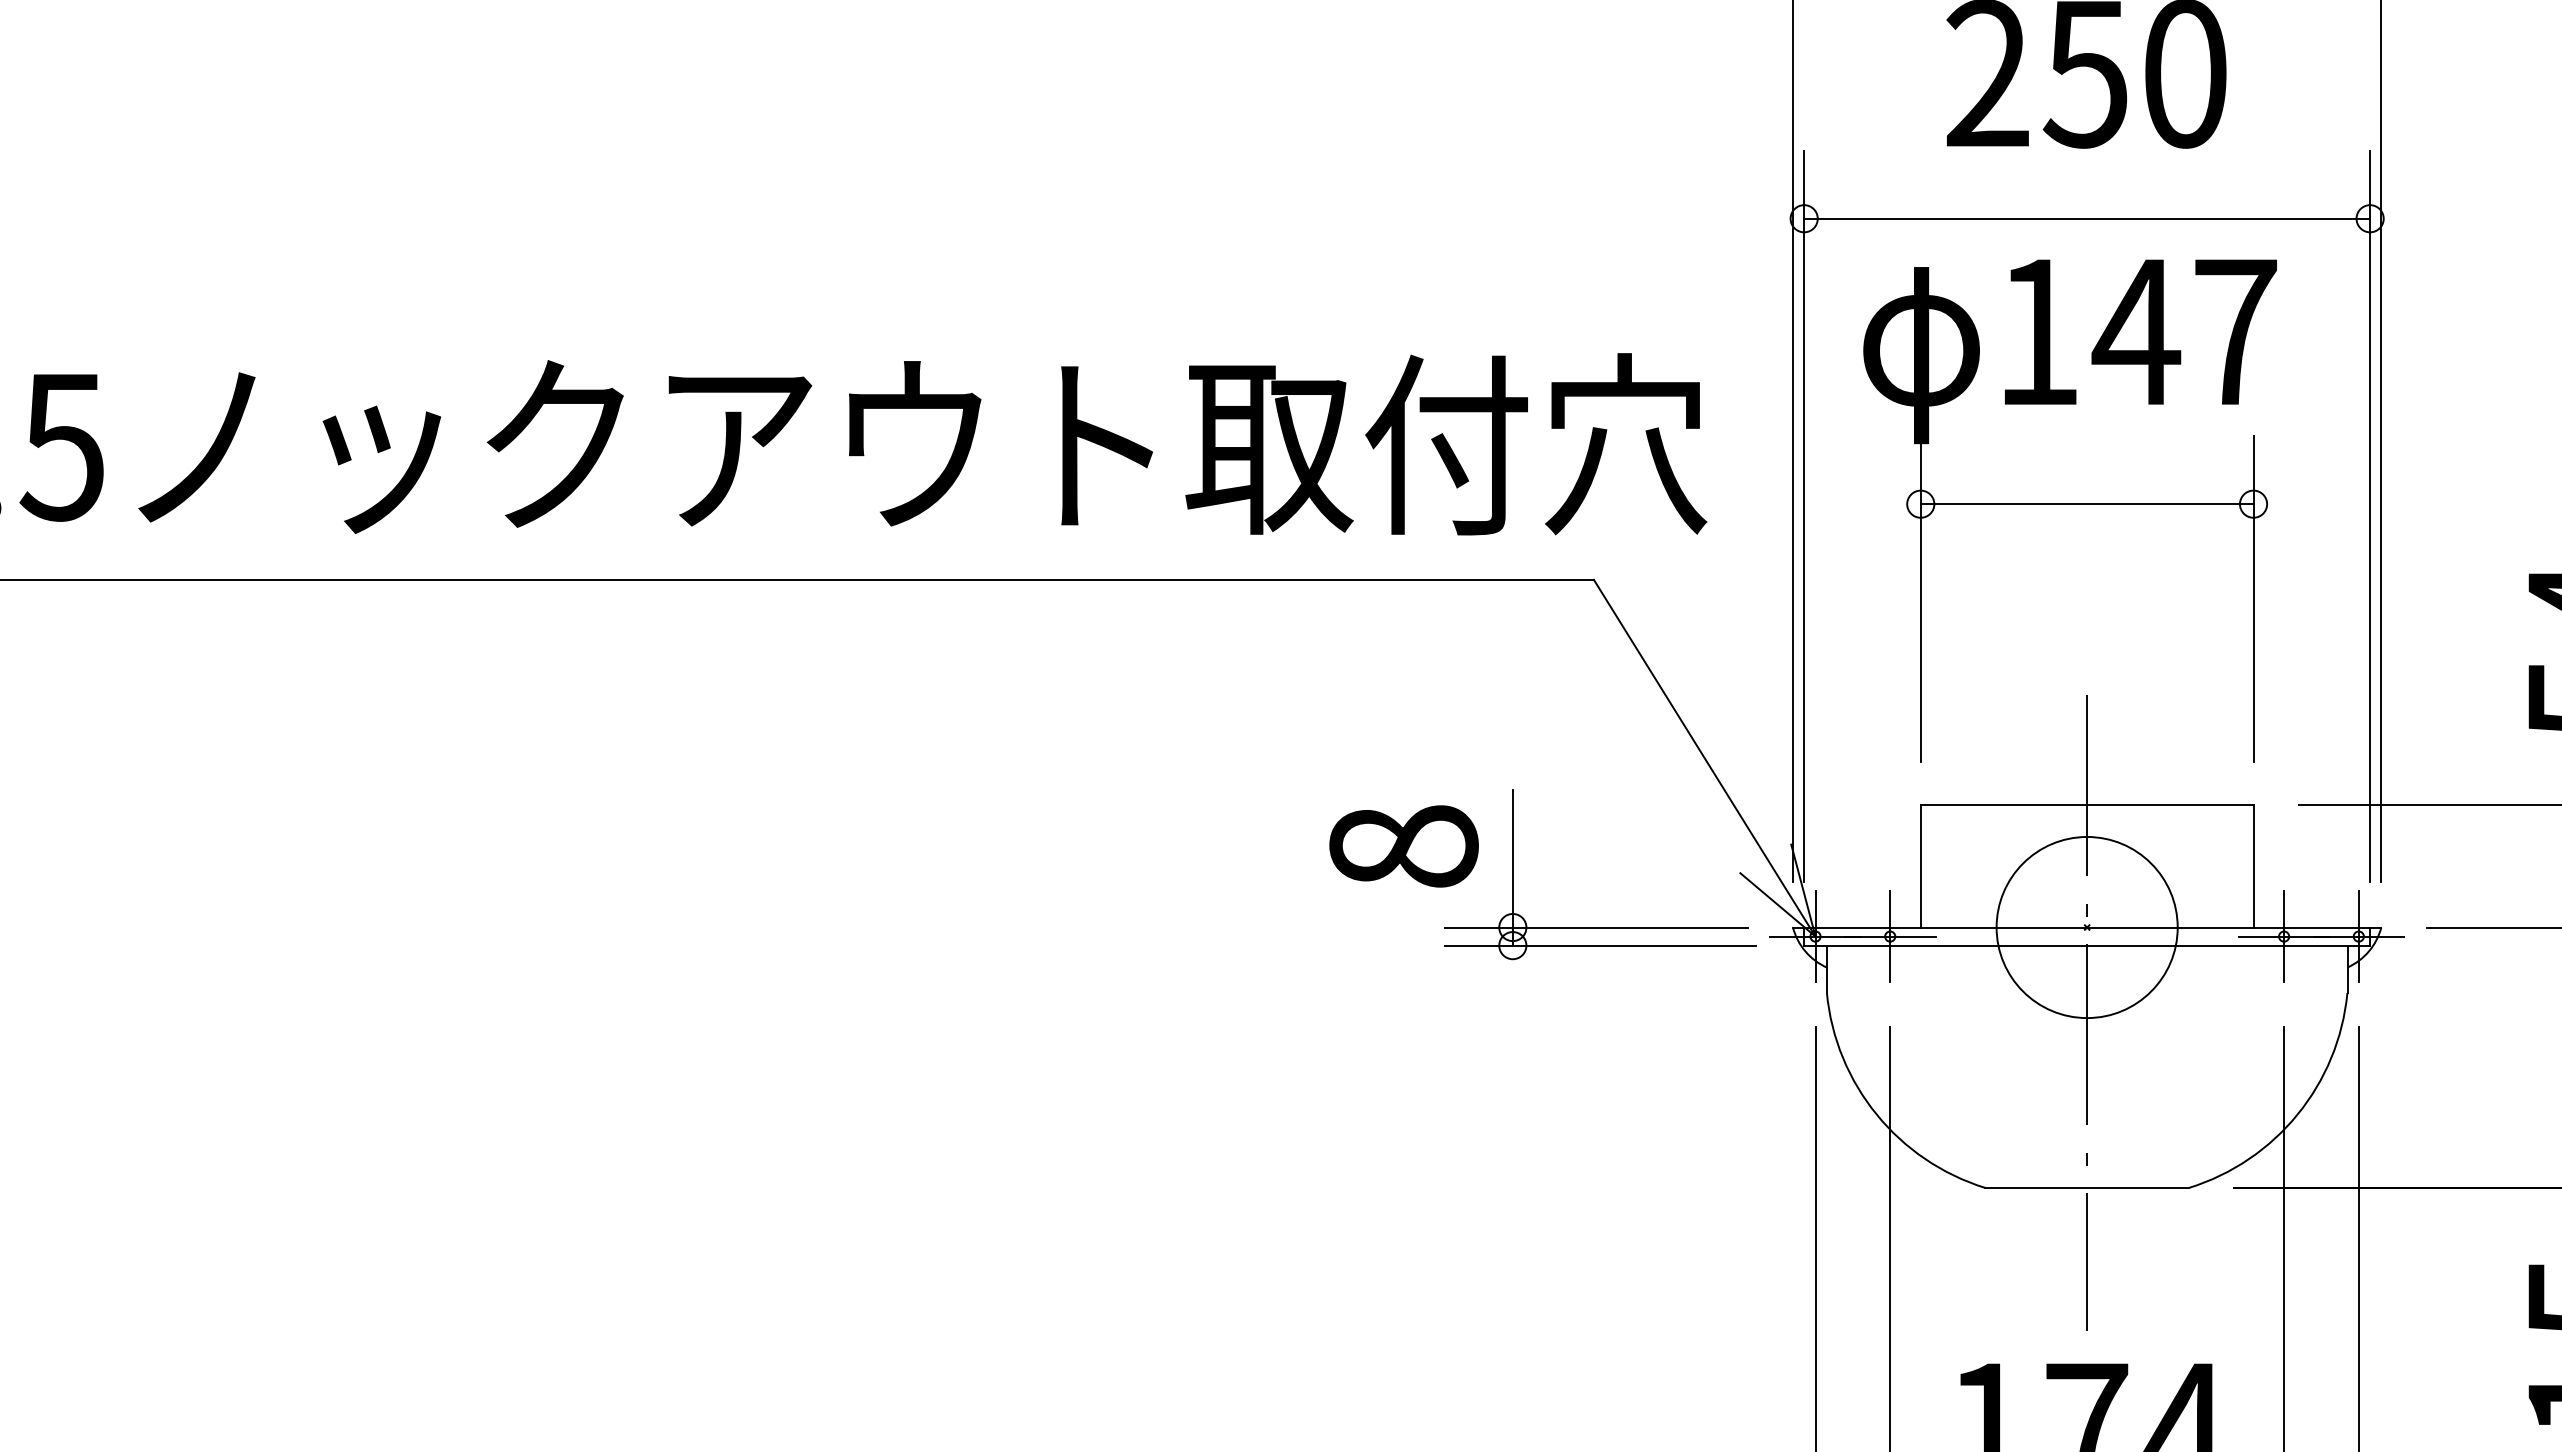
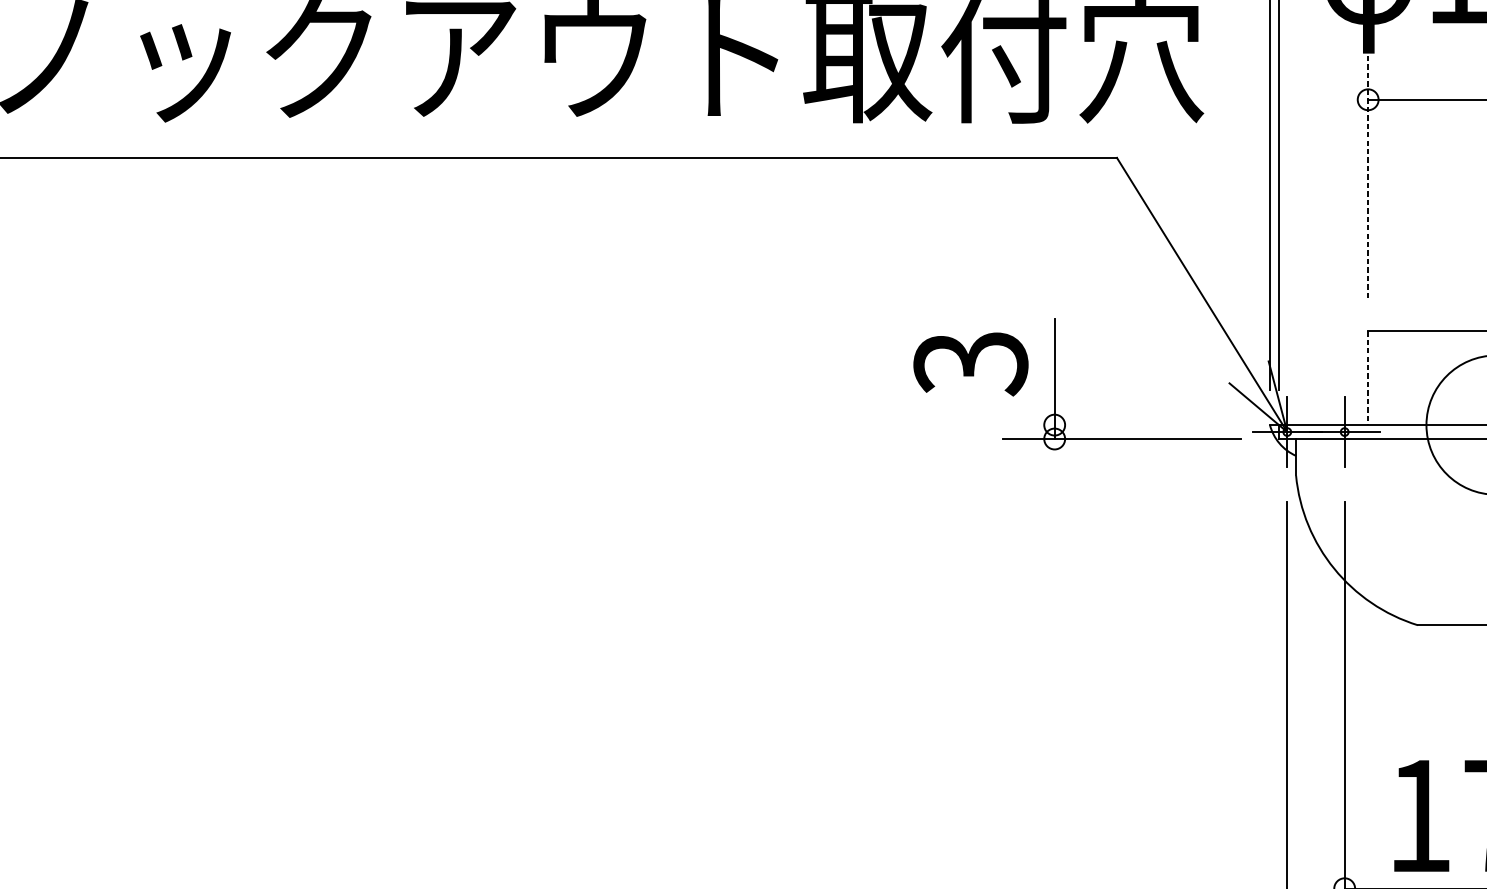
line: (1920, 599) -> (1367, 173), solid -> dashed
text: (1403, 847) -> (970, 363), 8 -> 3
line: (1920, 866) -> (1367, 378), solid -> dashed
line: (1595, 927) -> (1118, 425), removed

